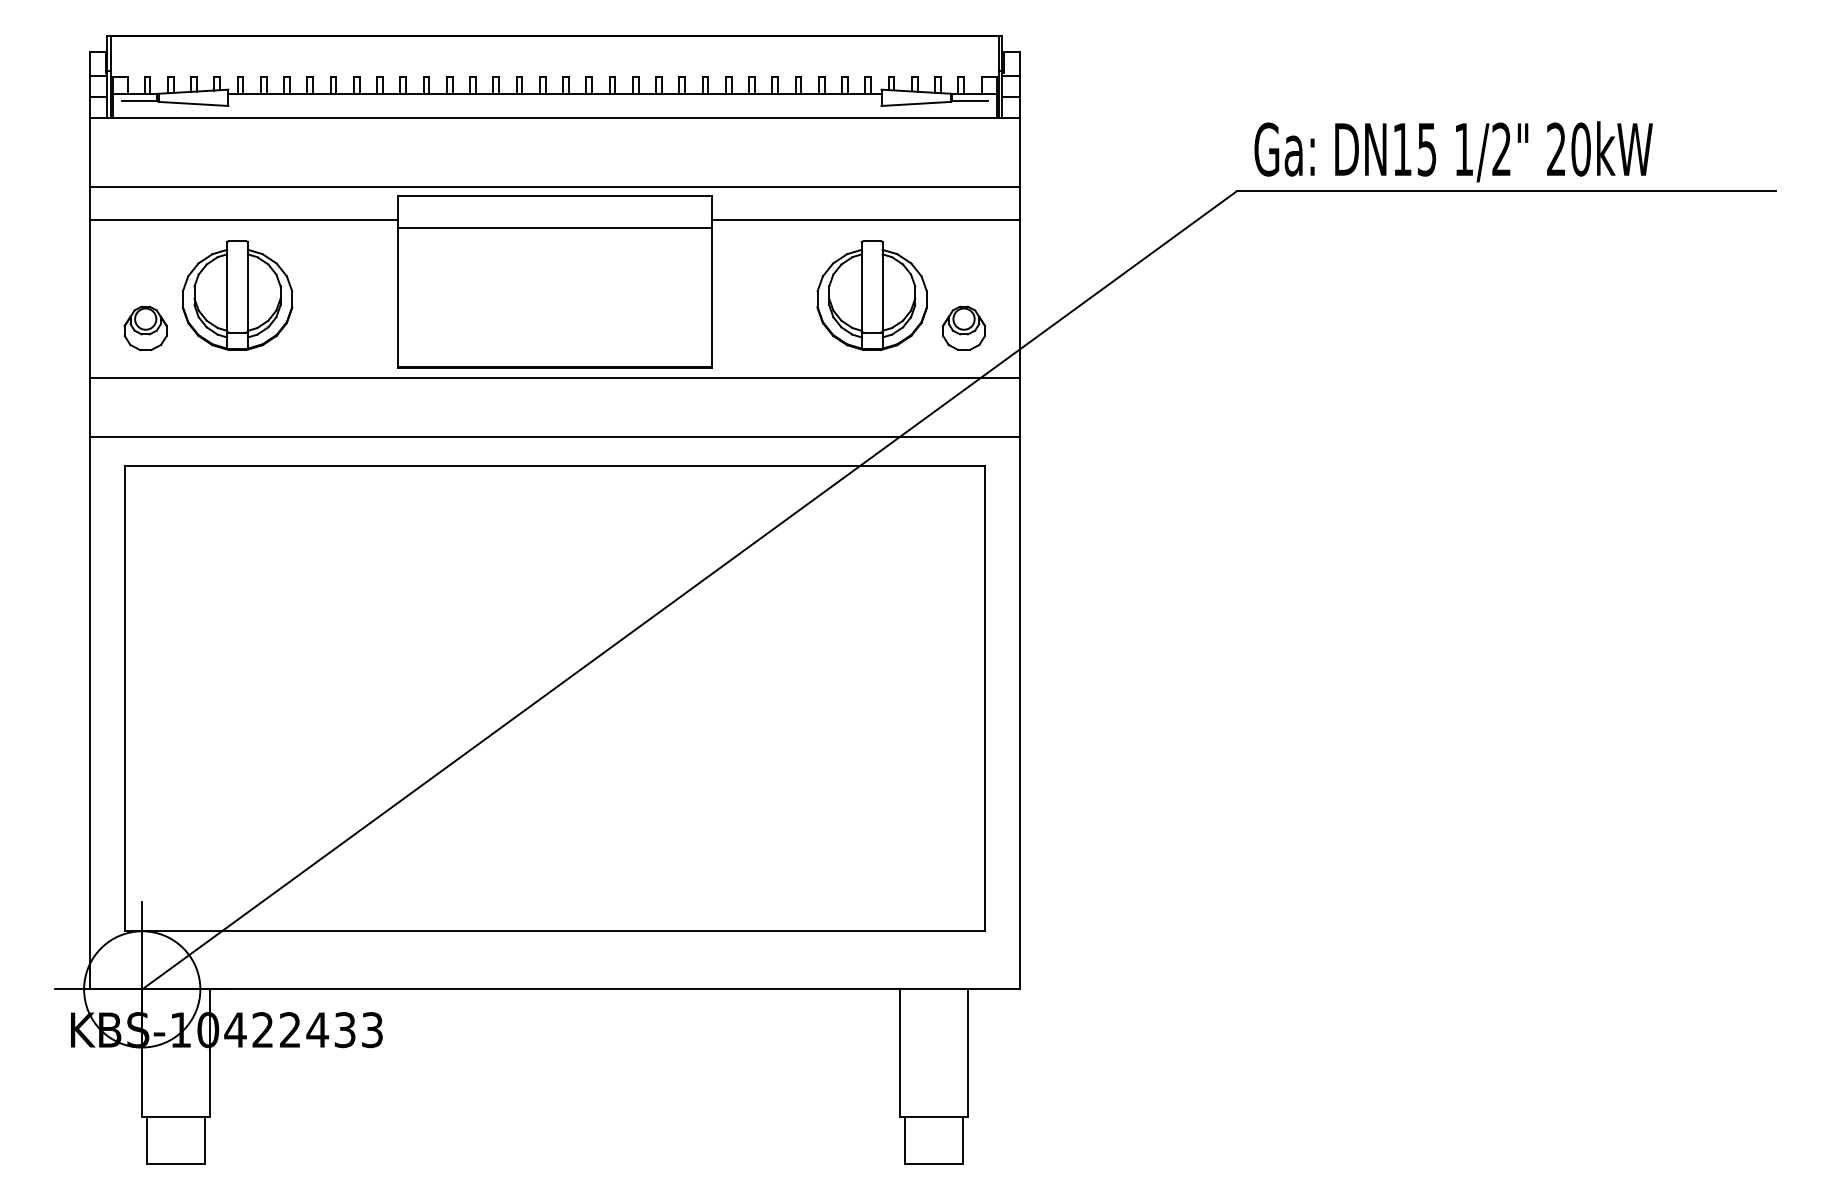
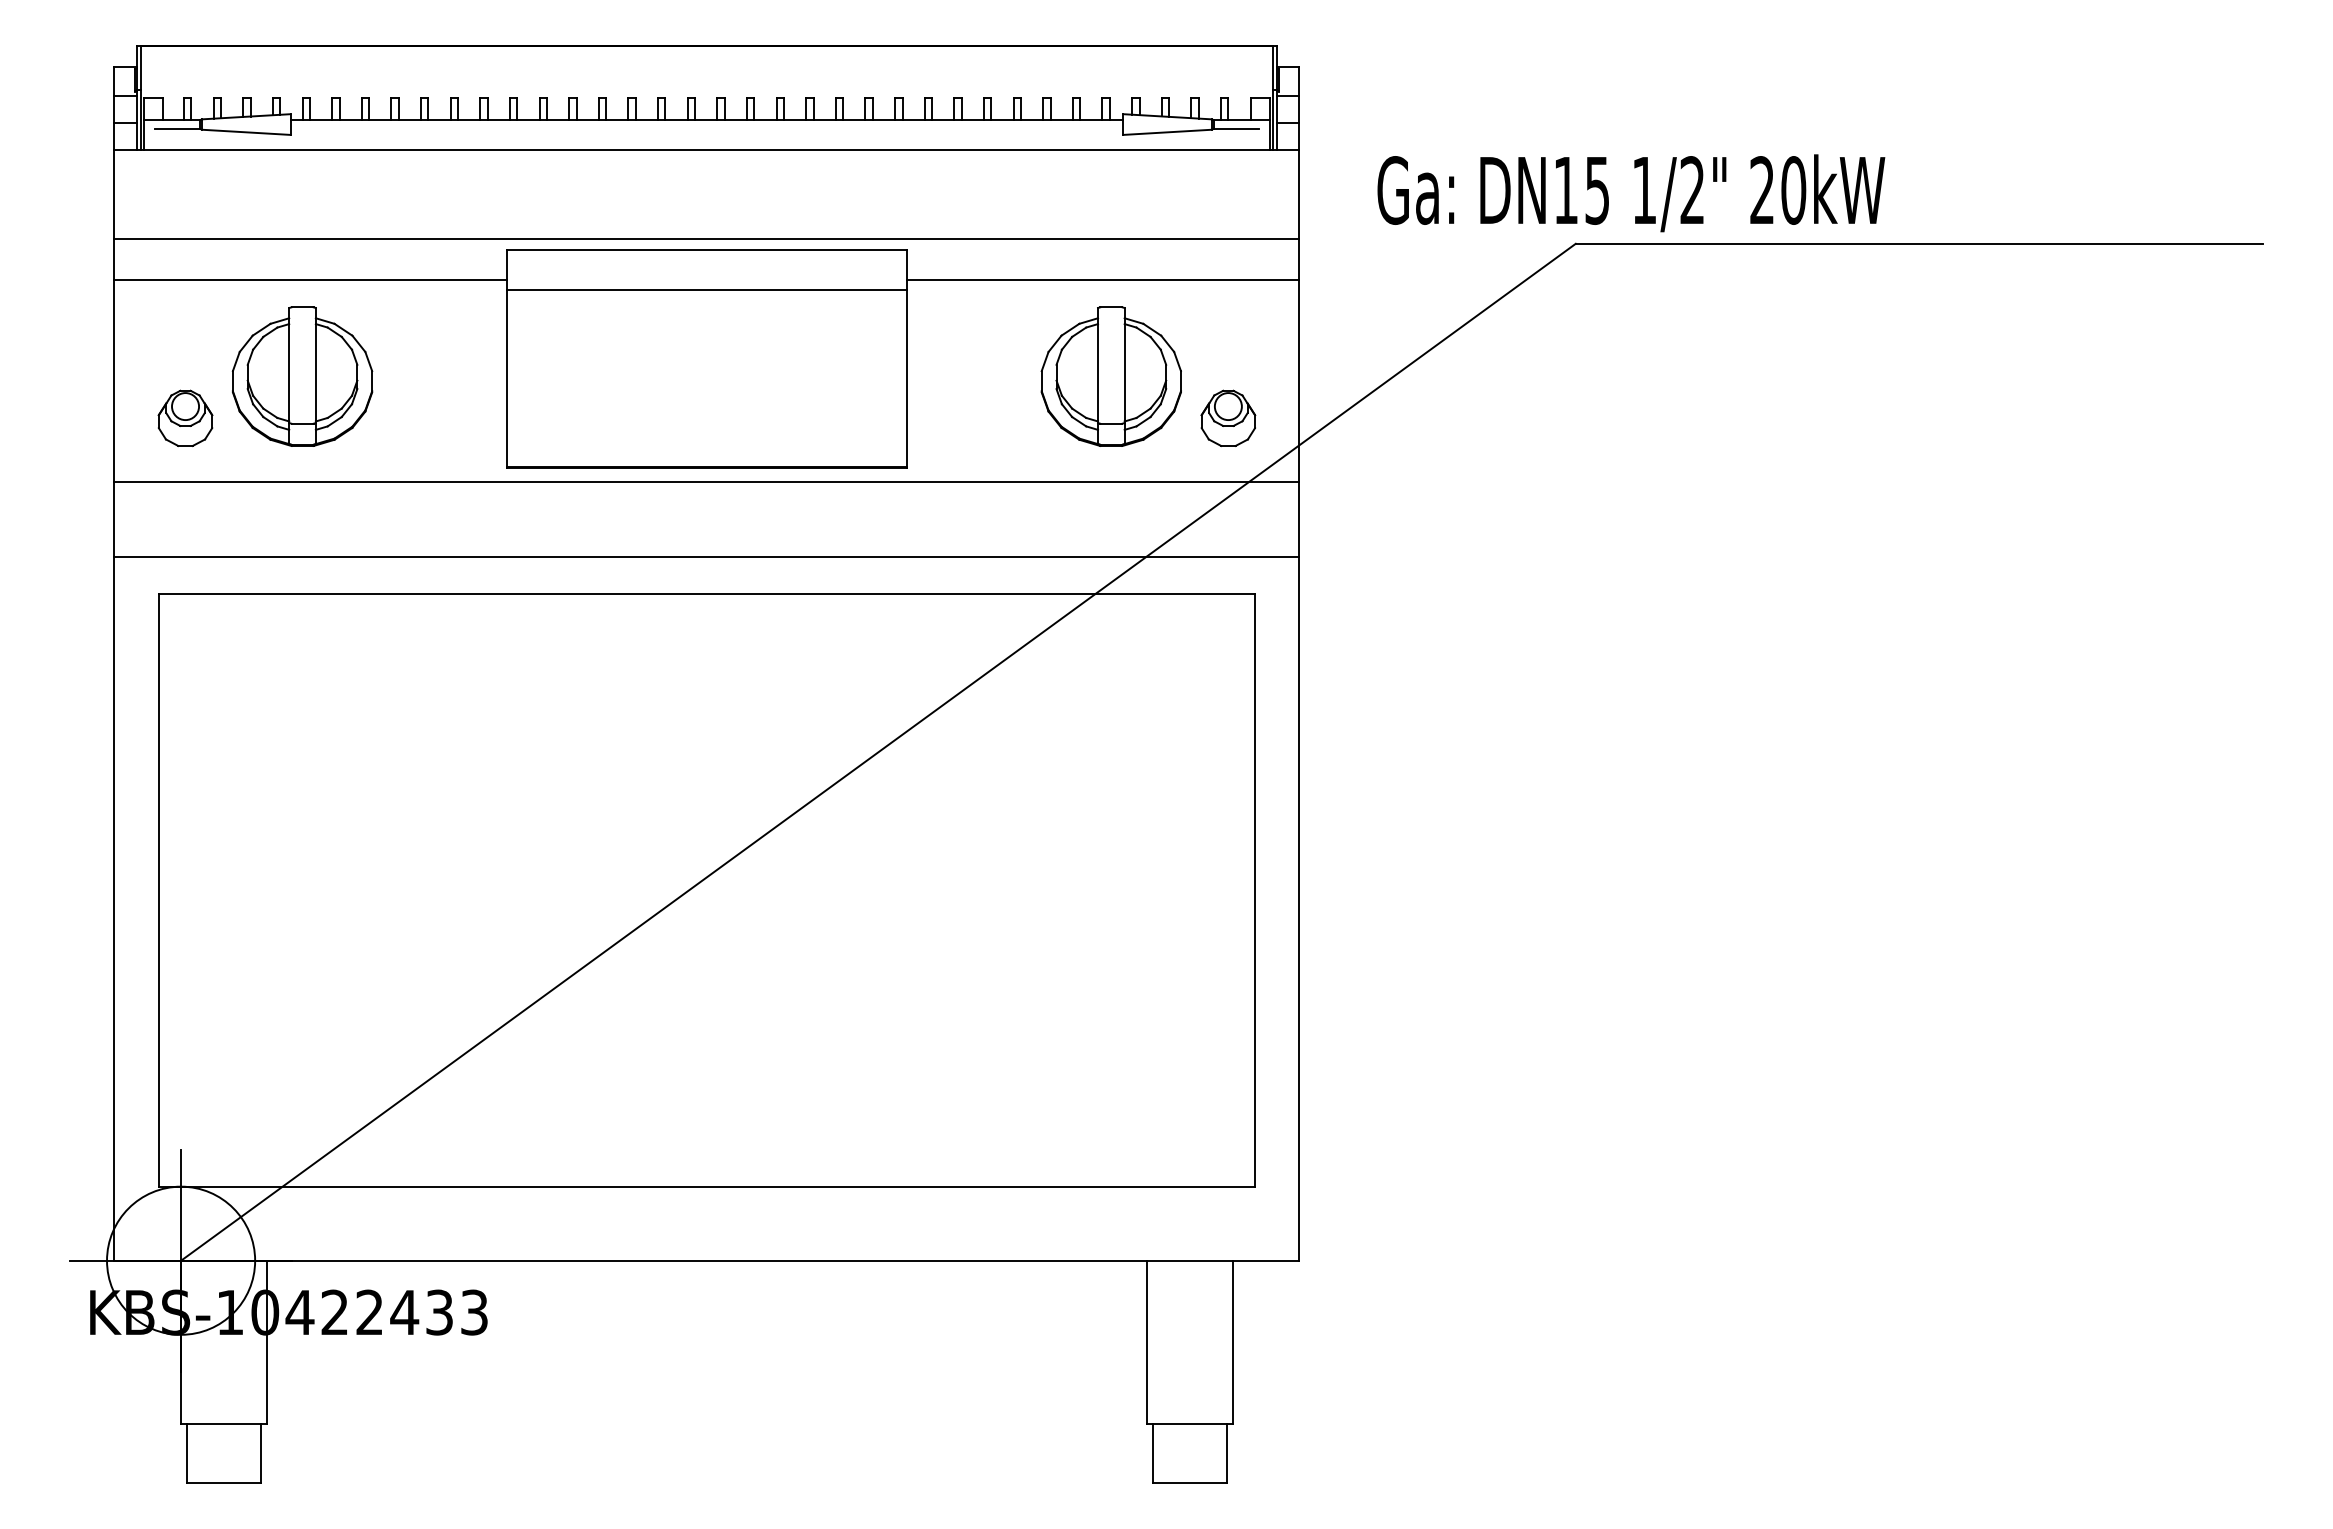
text: (1453, 151) -> (1631, 193), moved

